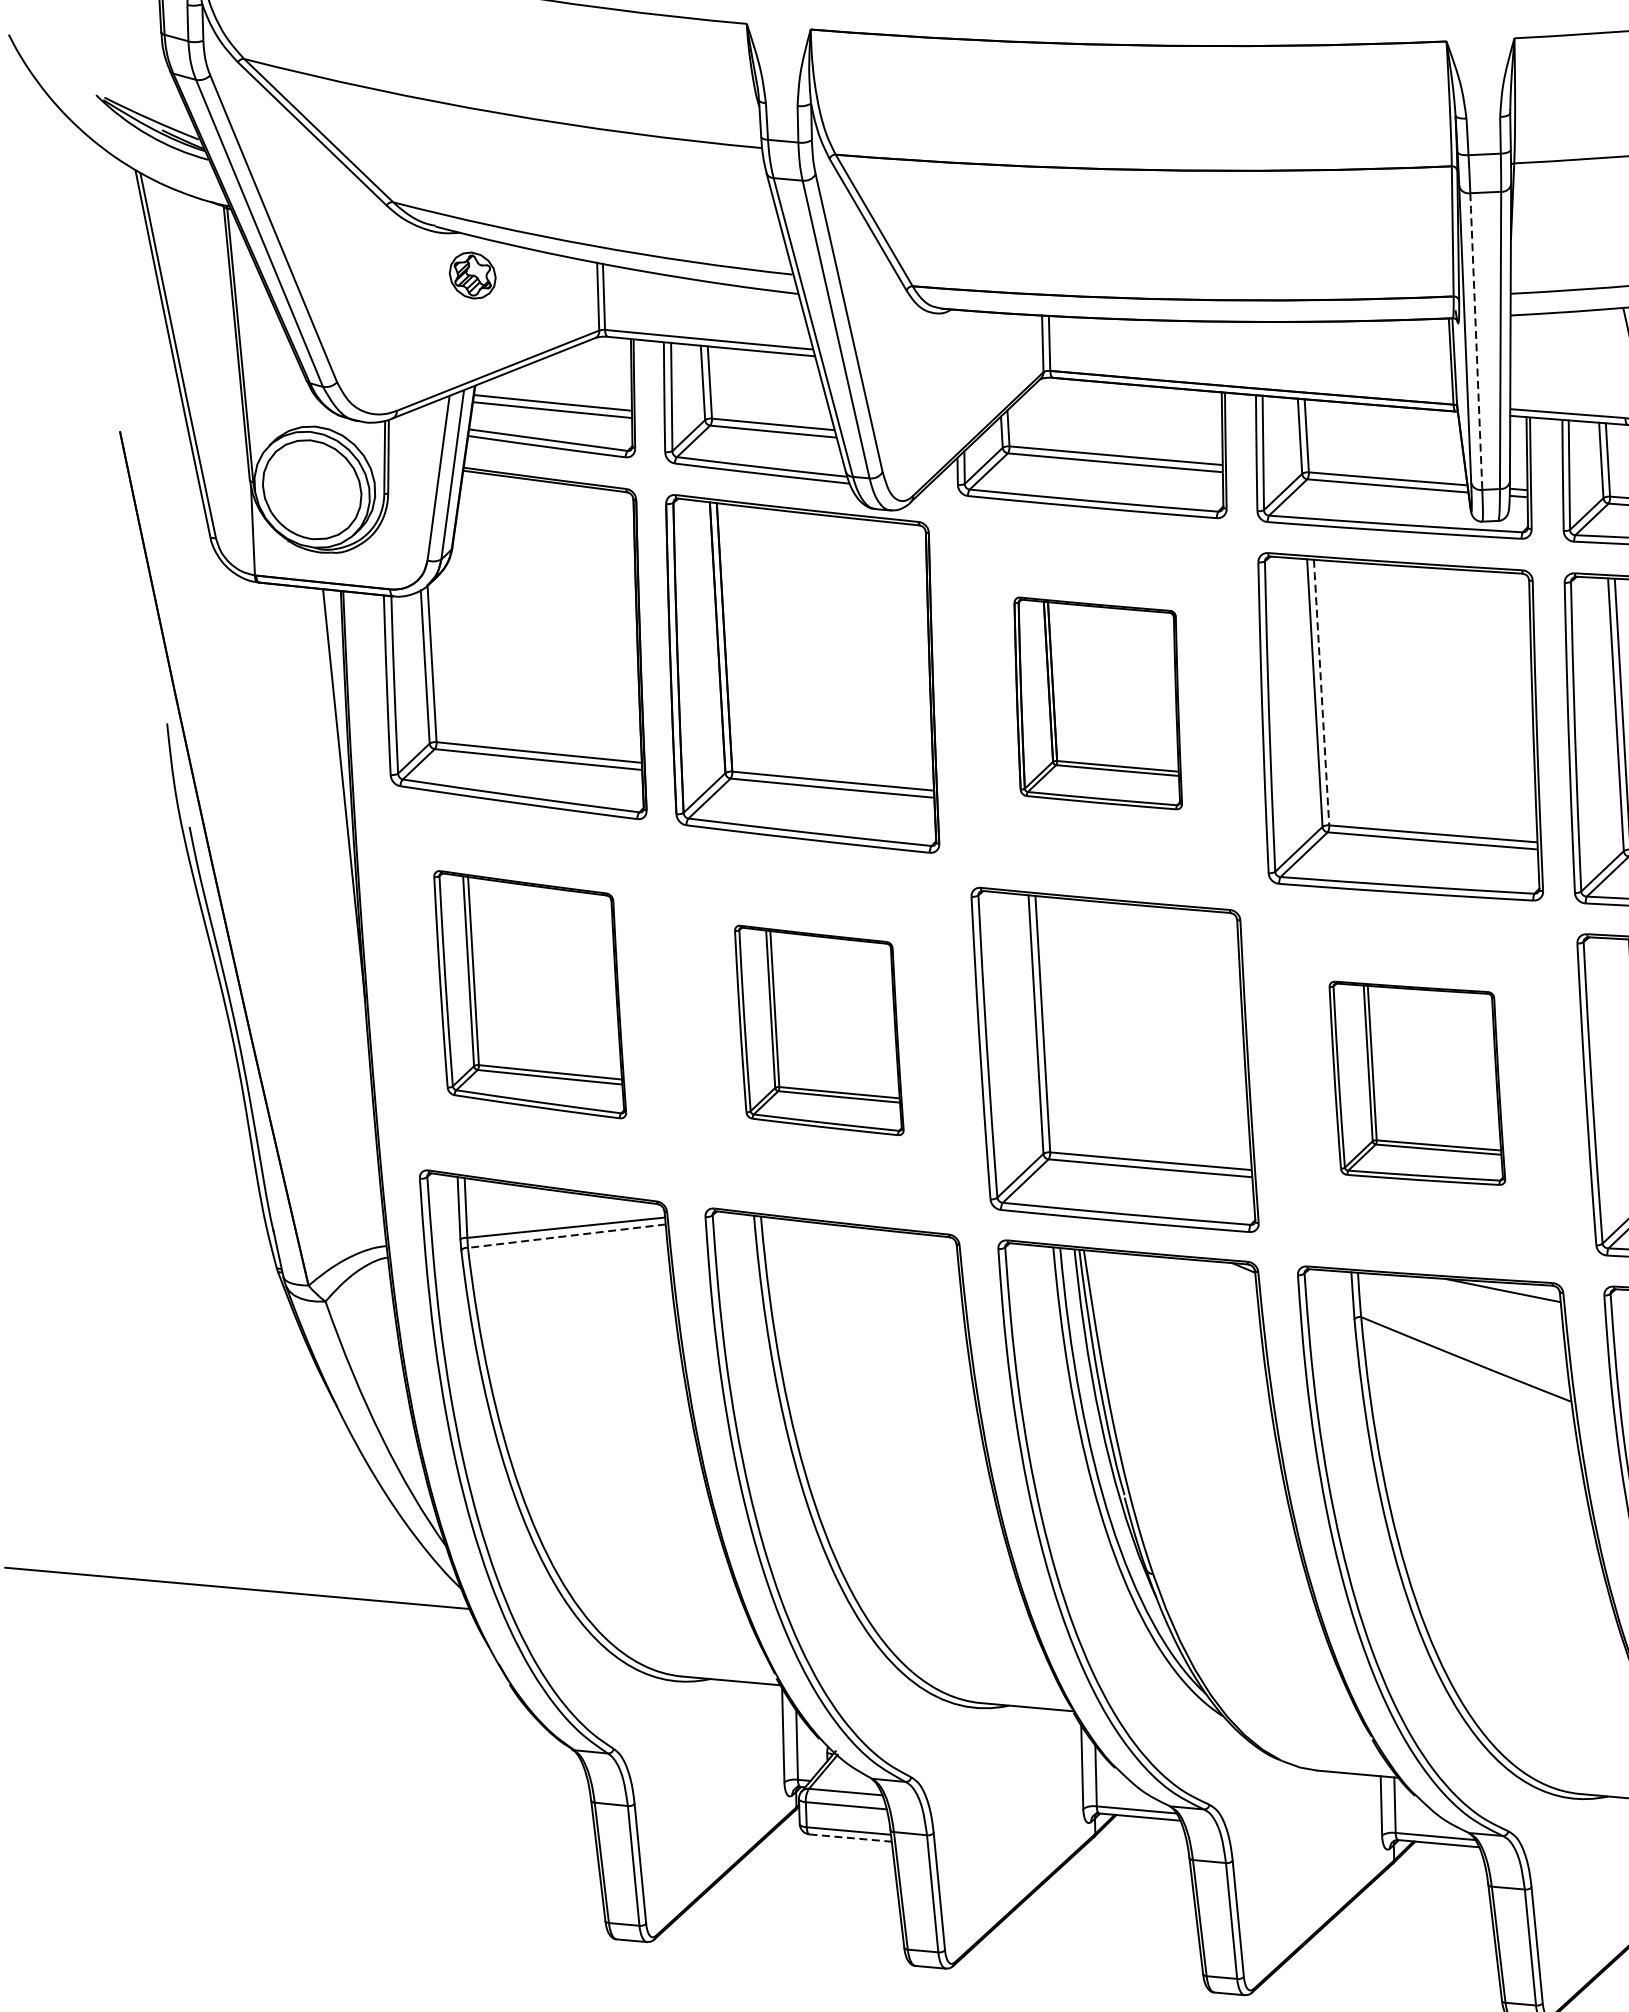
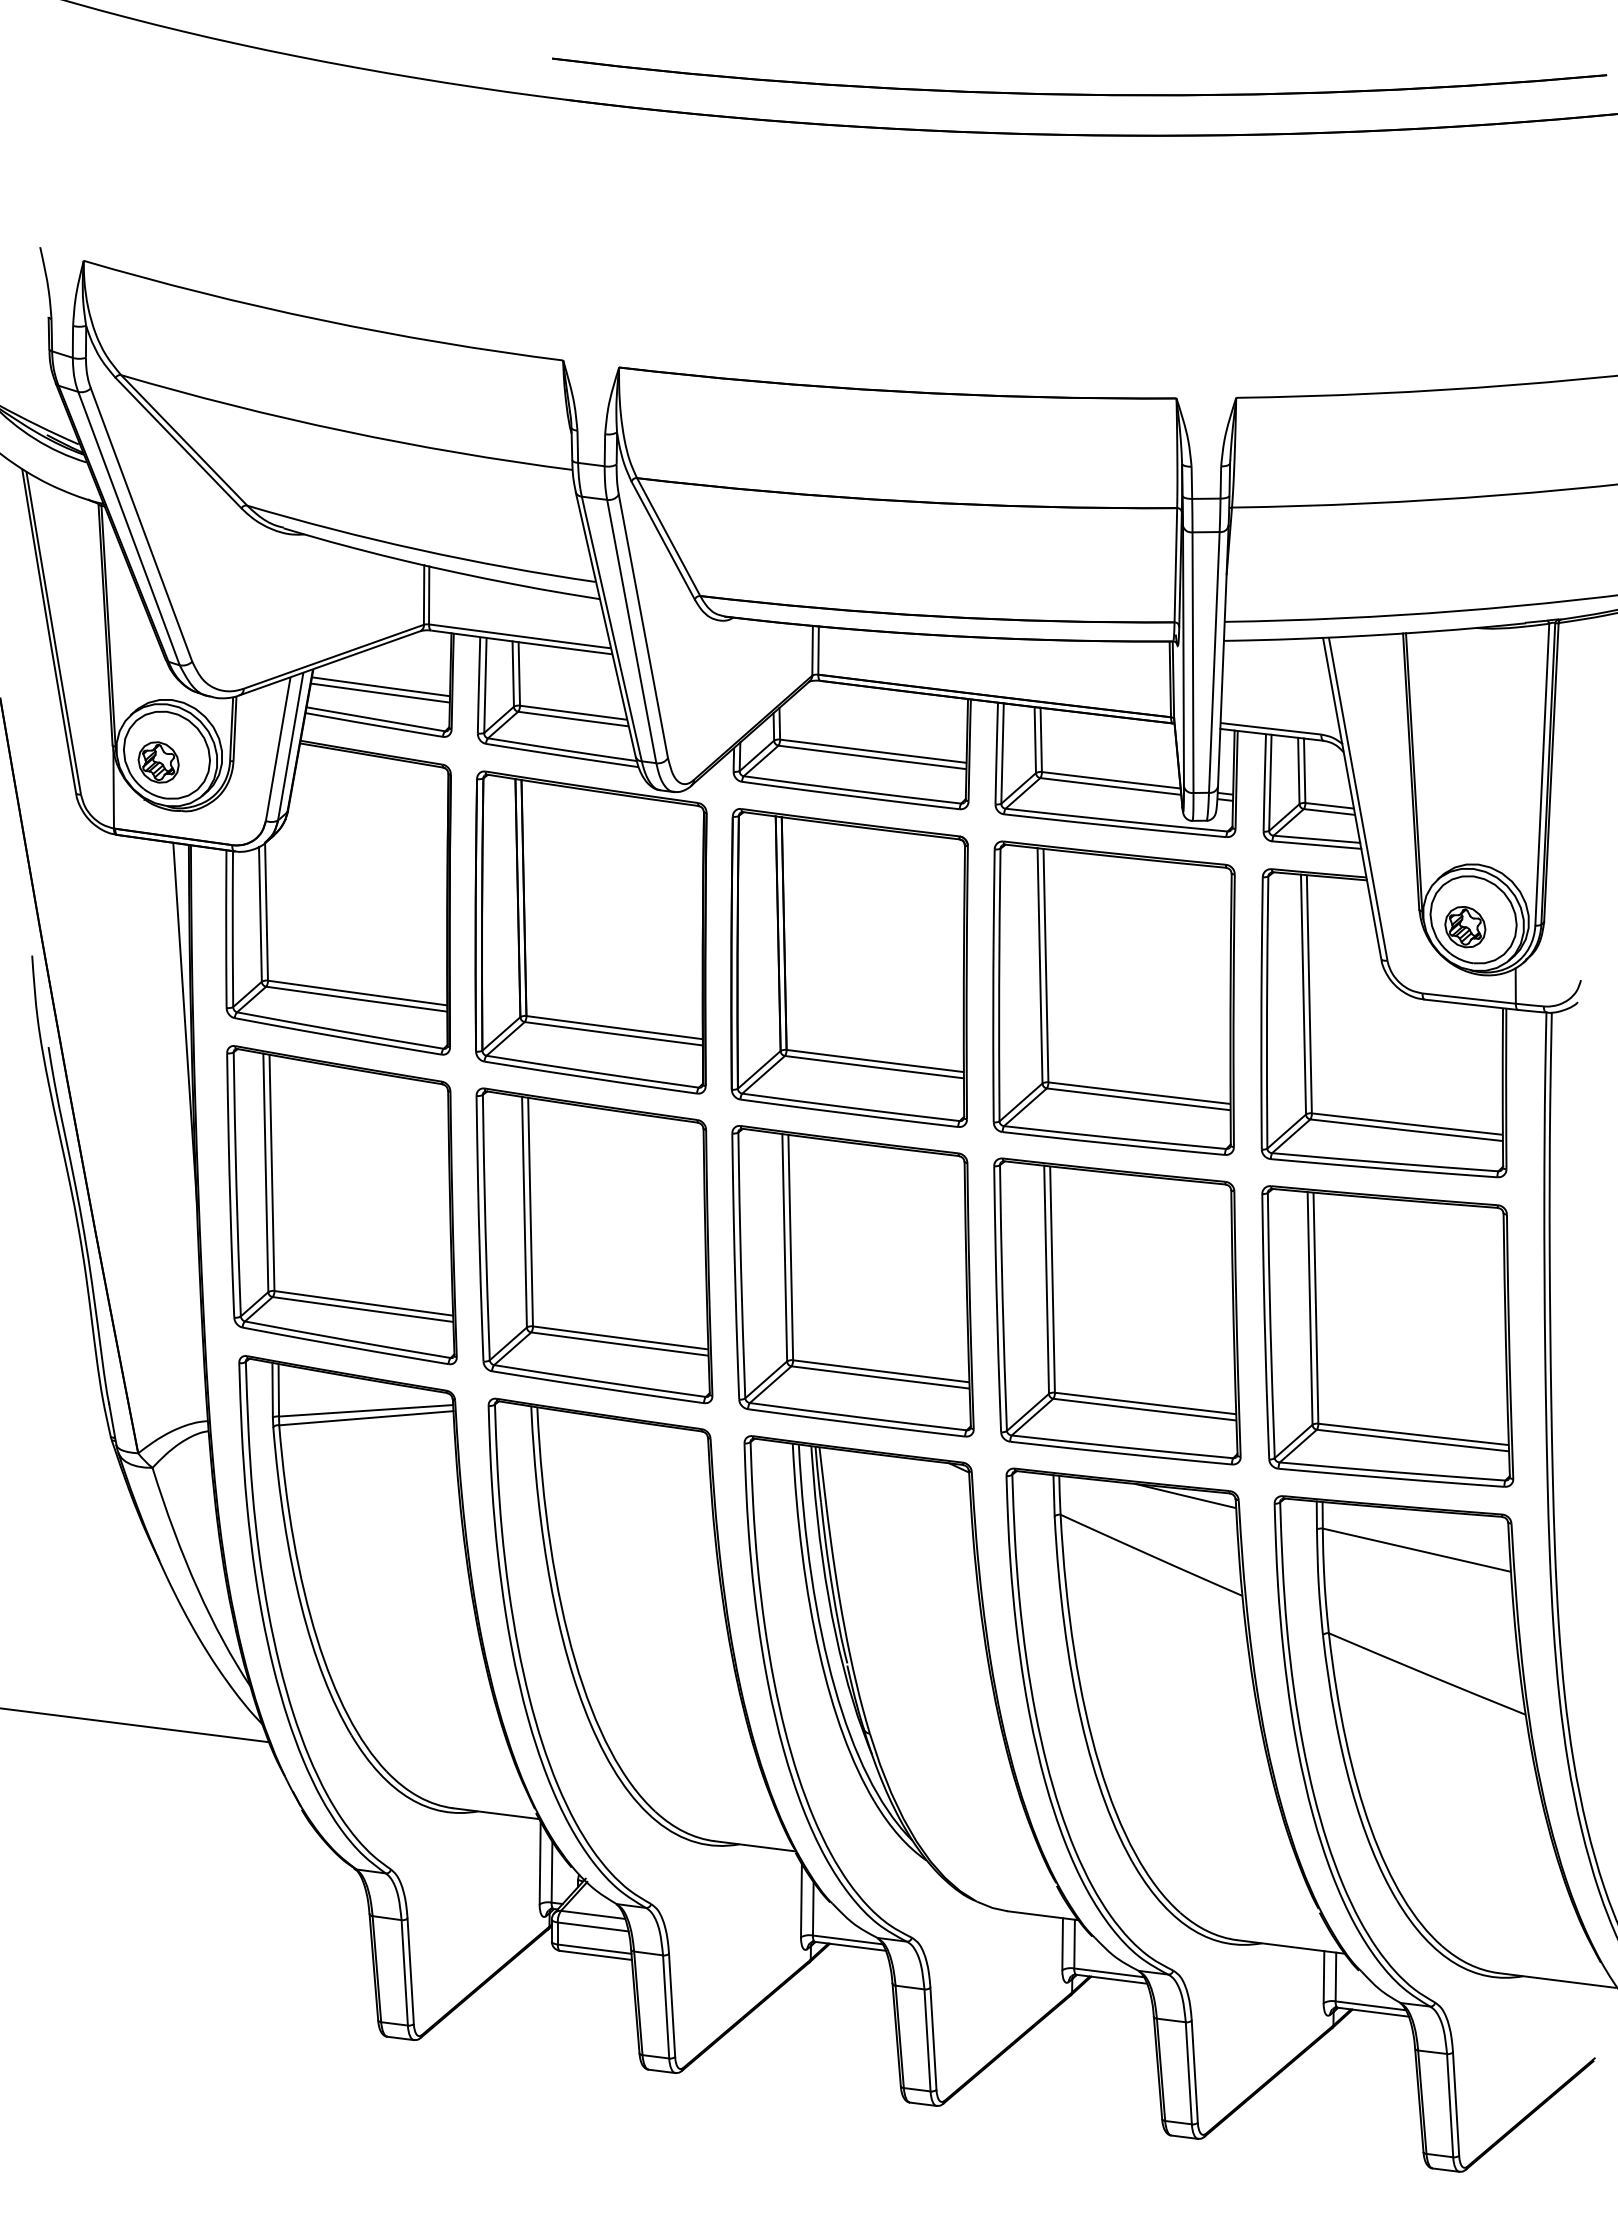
part: (472, 275) -> (158, 762), moved
line: (1476, 340) -> (1193, 661), dashed -> solid
line: (1321, 692) -> (1045, 965), dashed -> solid
part: (1098, 702) -> (849, 967), size x1.67
part: (529, 995) -> (341, 1205), size x1.43
part: (819, 1030) -> (594, 1245), size x1.67
part: (1417, 1083) -> (1117, 1311), size x1.67
line: (565, 1236) -> (365, 1418), dashed -> solid
line: (851, 1838) -> (596, 1955), dashed -> solid

